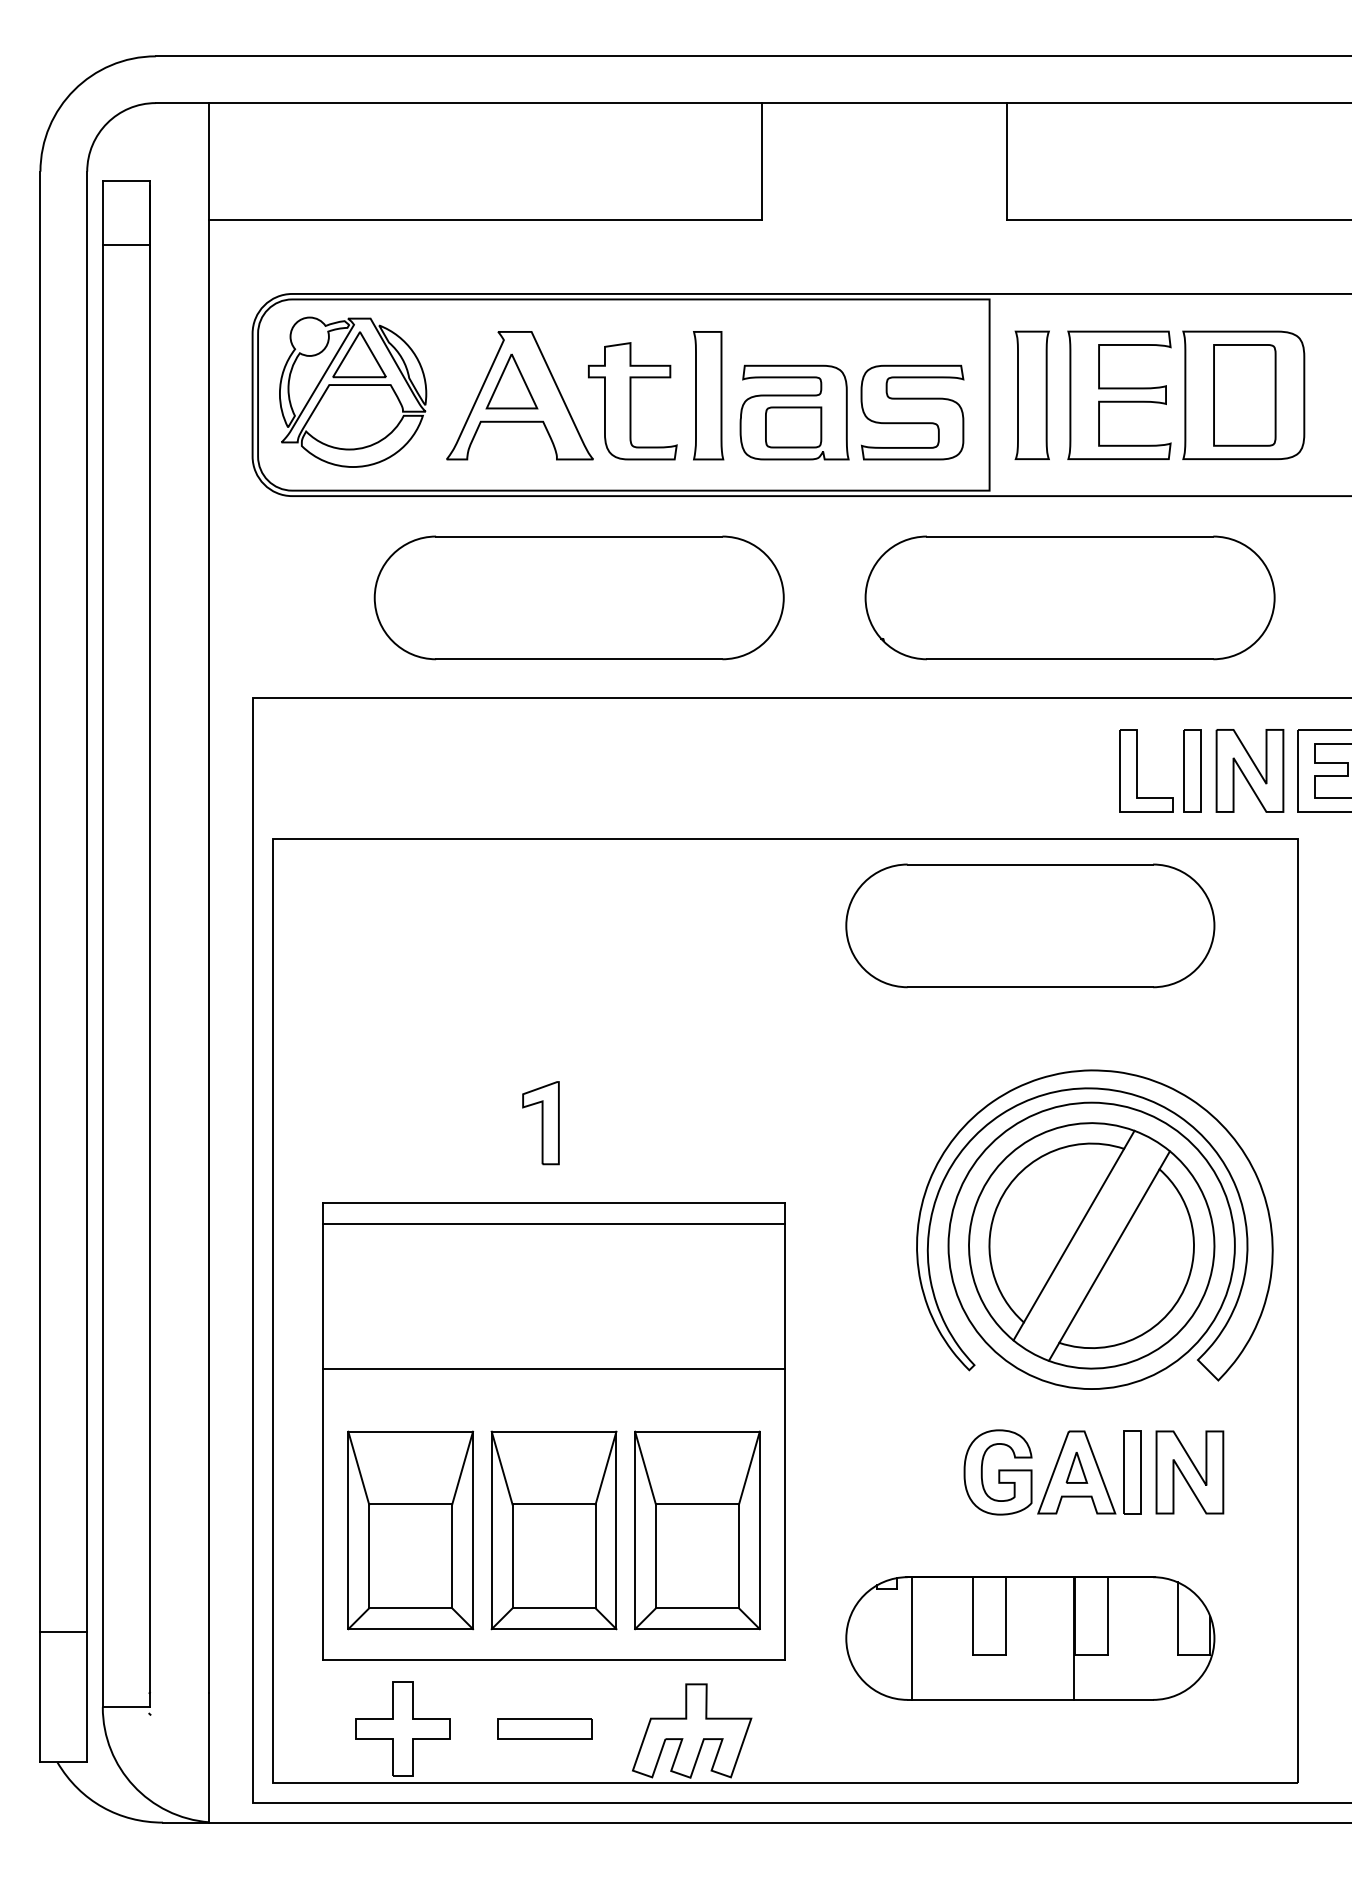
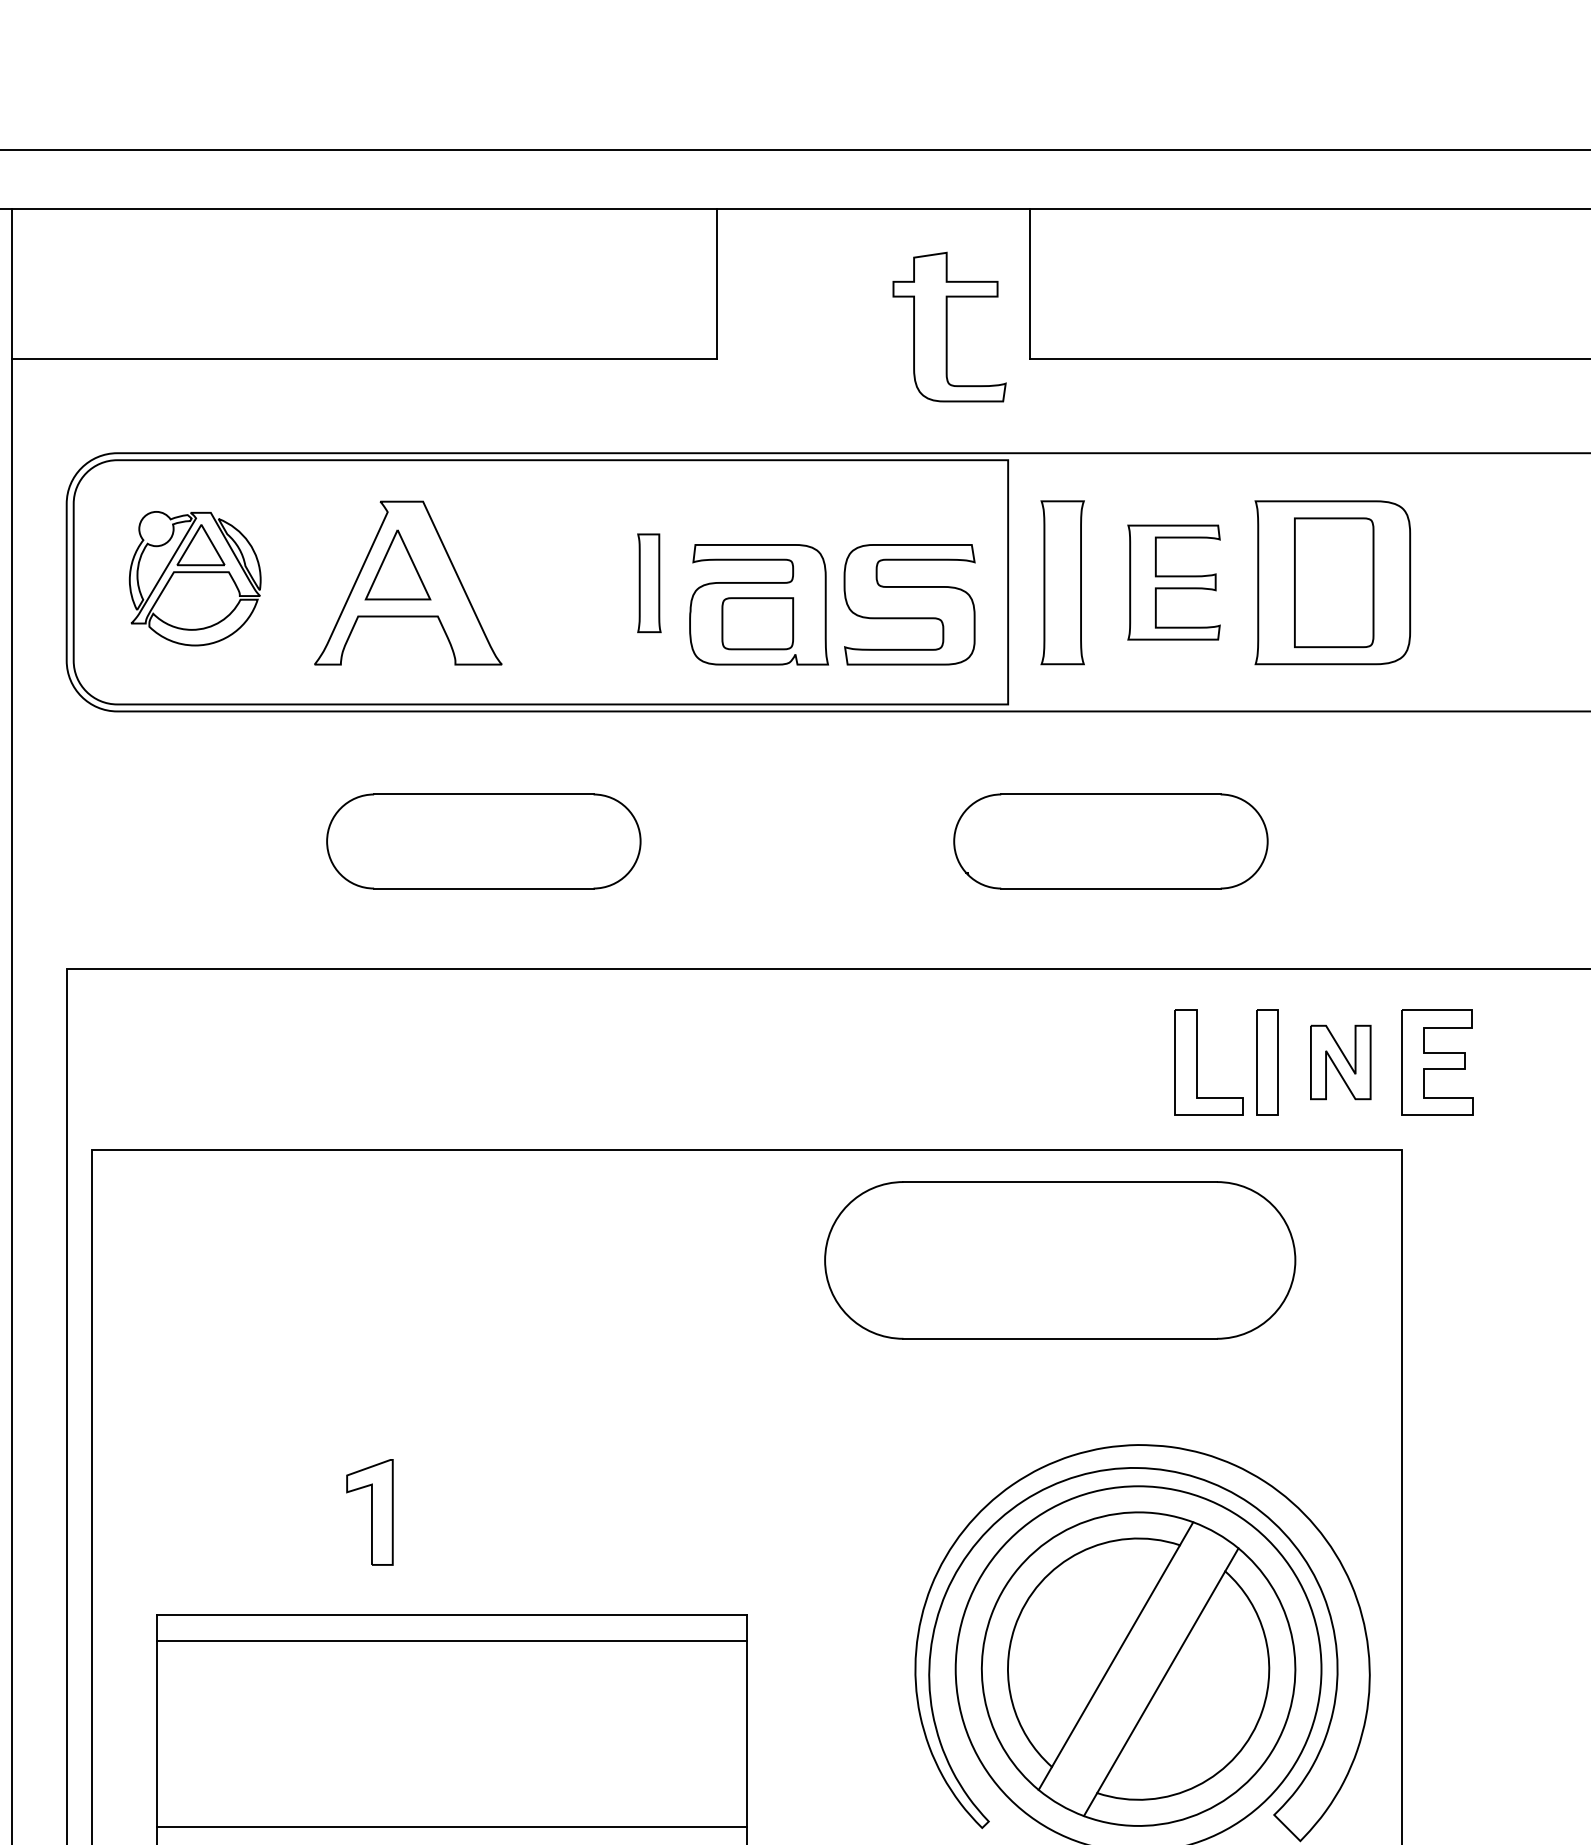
part: (353, 391) -> (195, 577), size x0.7
part: (1119, 394) -> (1174, 581), size x0.7
part: (708, 395) -> (649, 582), size x0.6
part: (632, 401) -> (949, 327), moved
part: (578, 597) -> (483, 840), size x0.6
part: (1069, 597) -> (1110, 840), size x0.6
part: (1249, 770) -> (1340, 1061), size x0.7
part: (540, 1123) -> (369, 1512), moved

